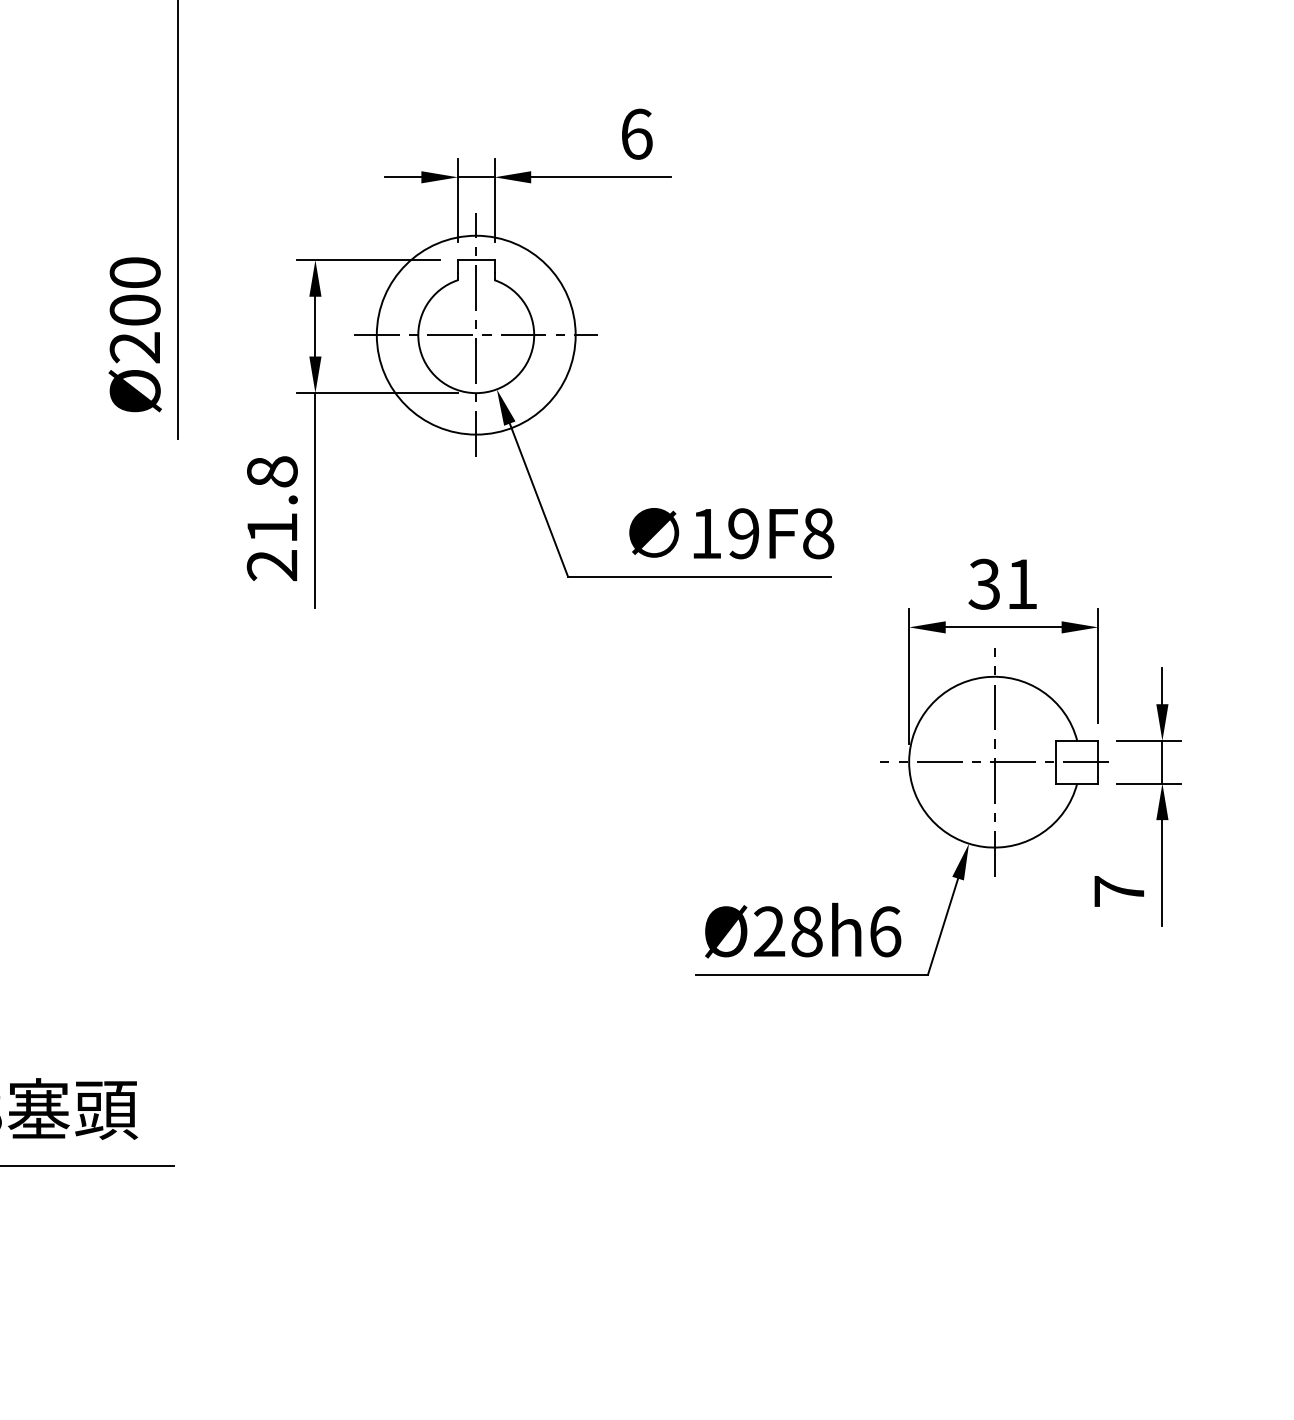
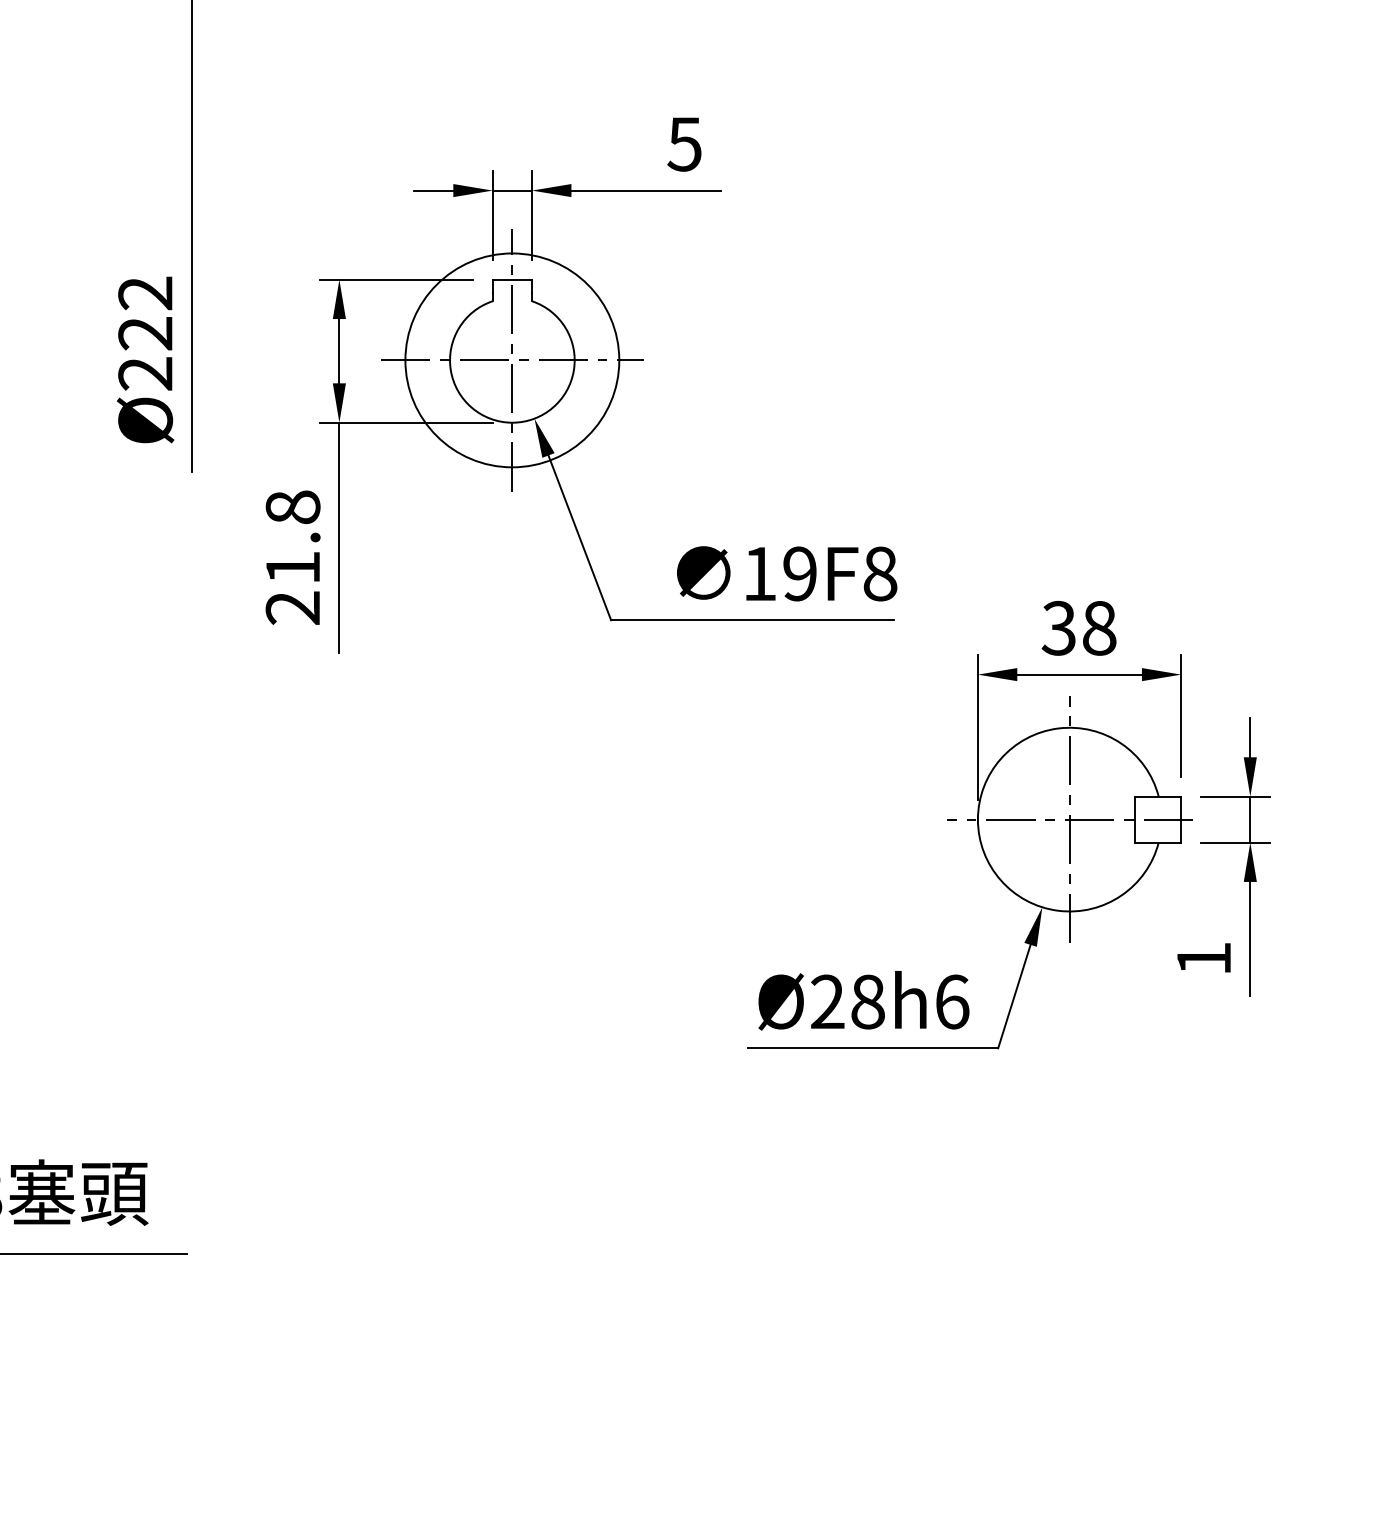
text: (636, 133) -> (684, 143), 6 -> 5
text: (135, 291) -> (145, 313), Ø200 -> Ø222
text: (1022, 584) -> (1099, 628), 31 -> 38
text: (1118, 891) -> (1203, 958), 7 -> 1

